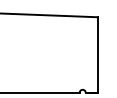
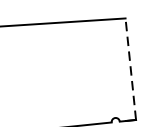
line: (97, 55) -> (130, 69), solid -> dashed

